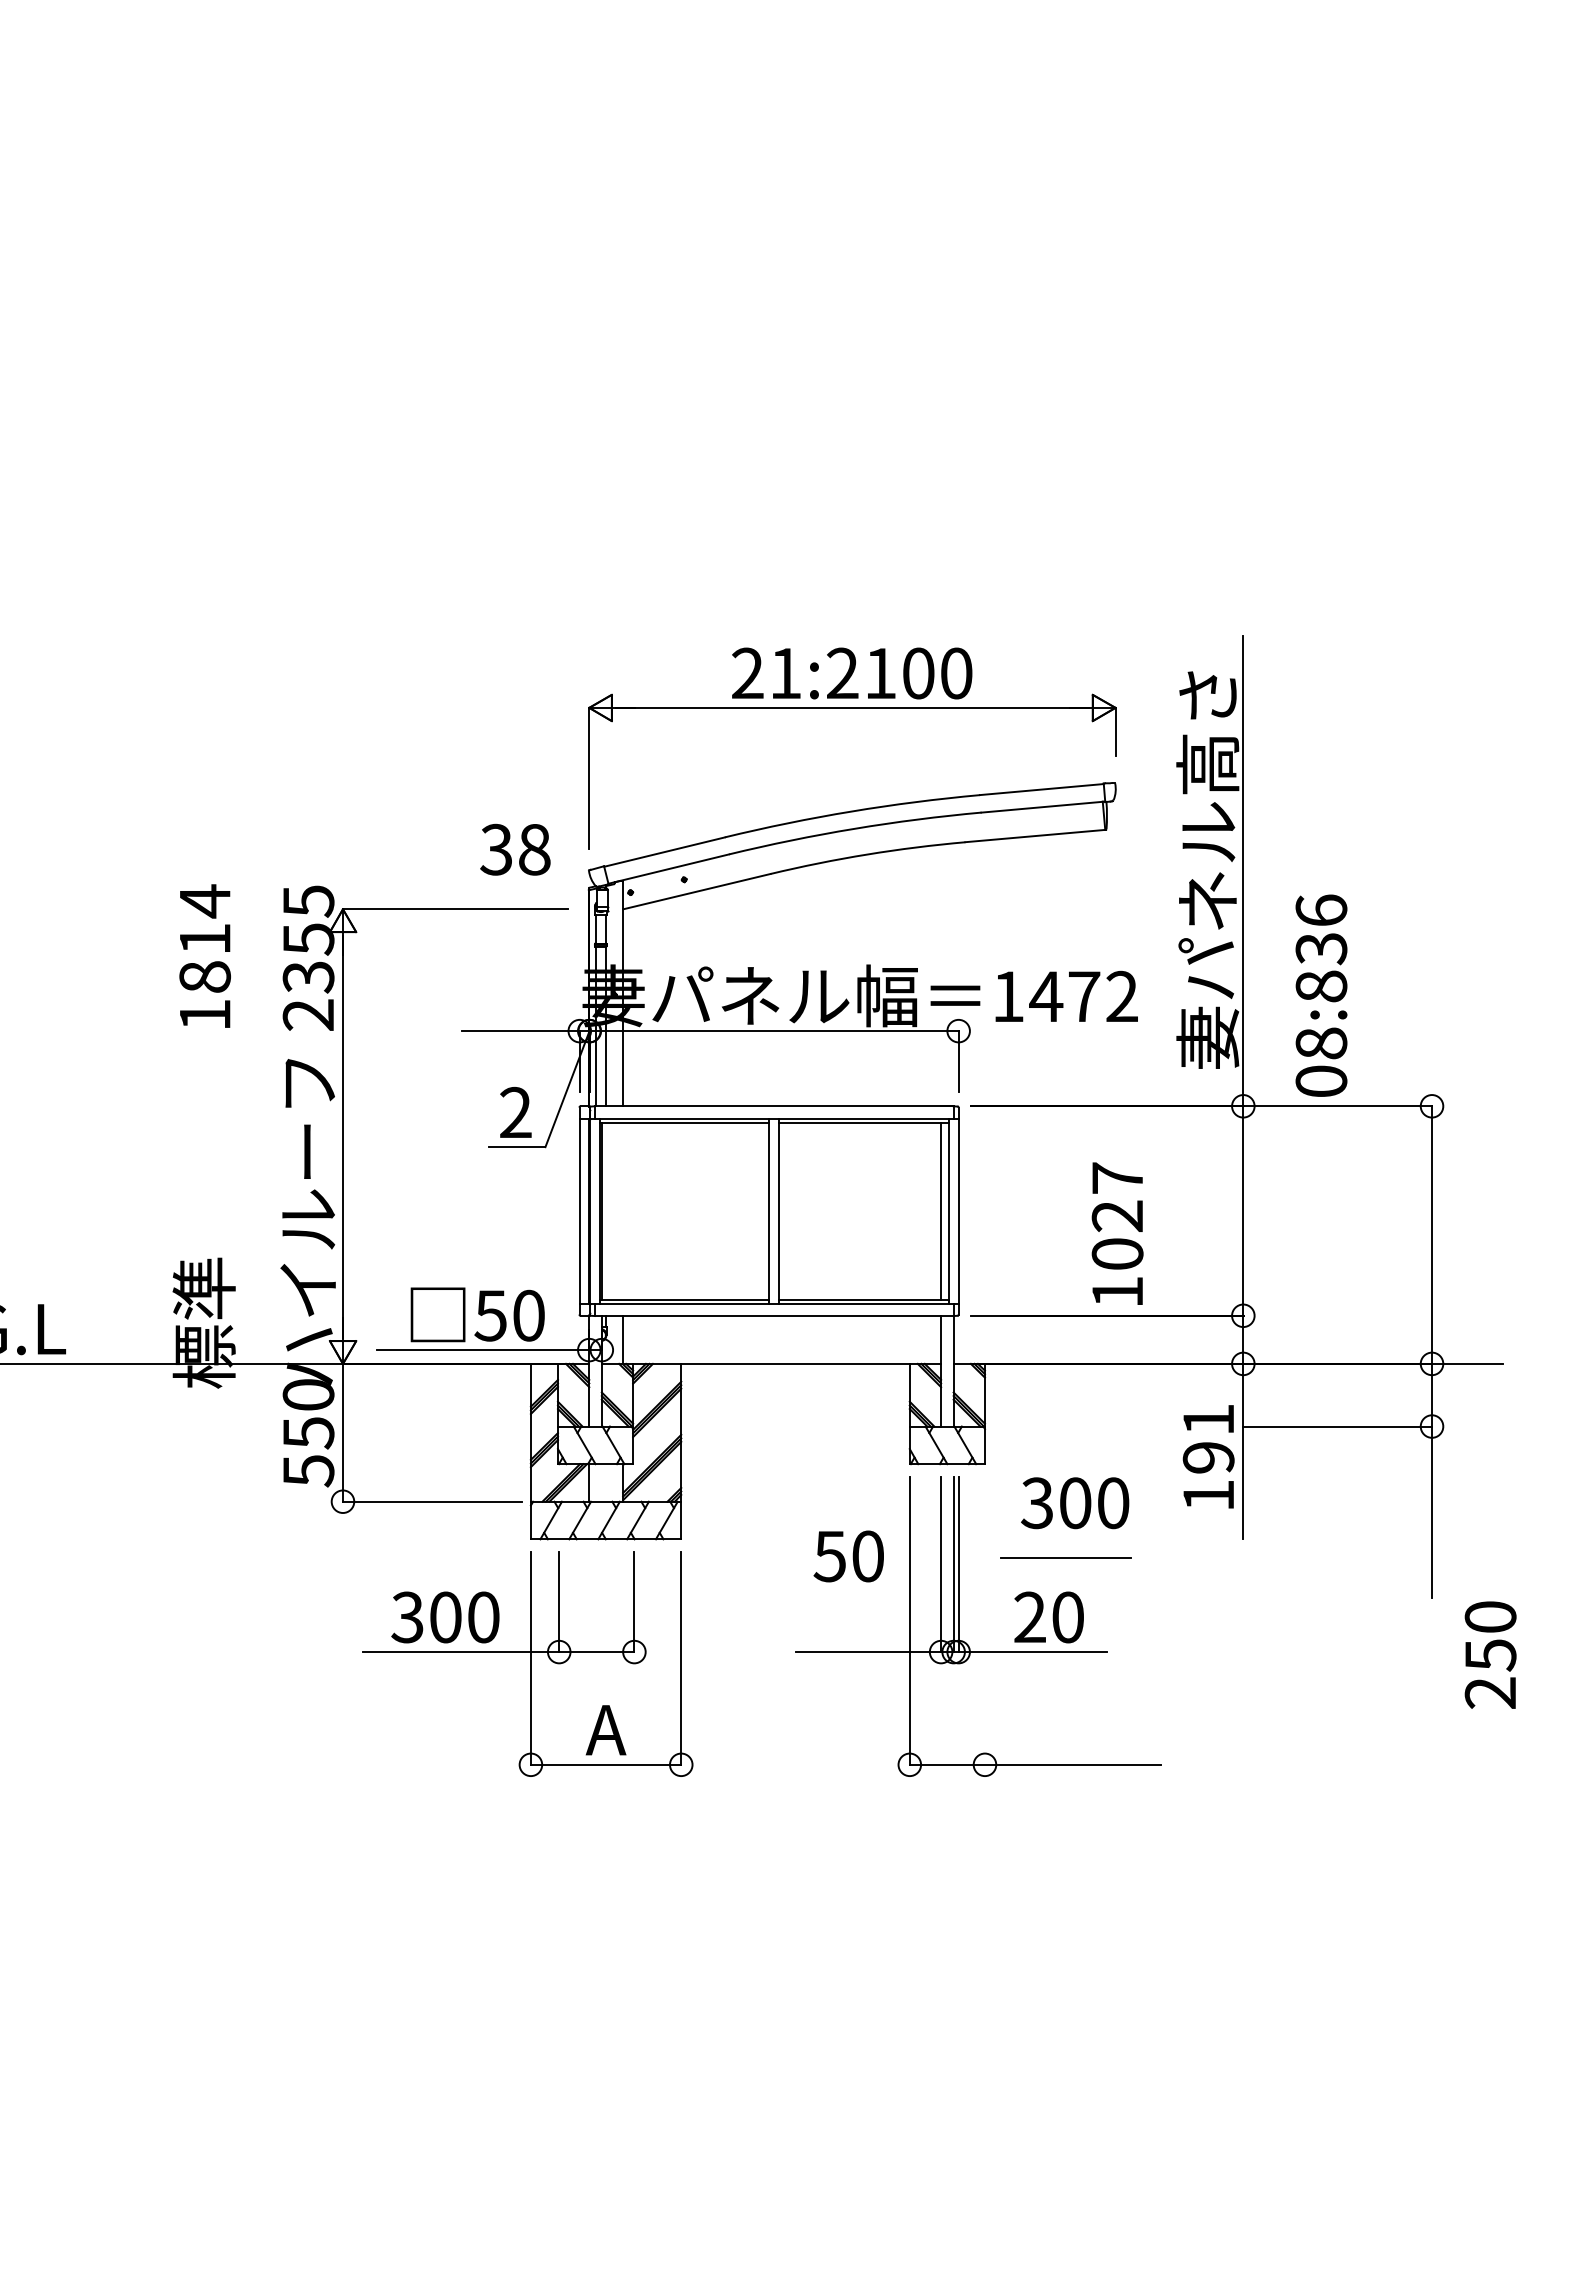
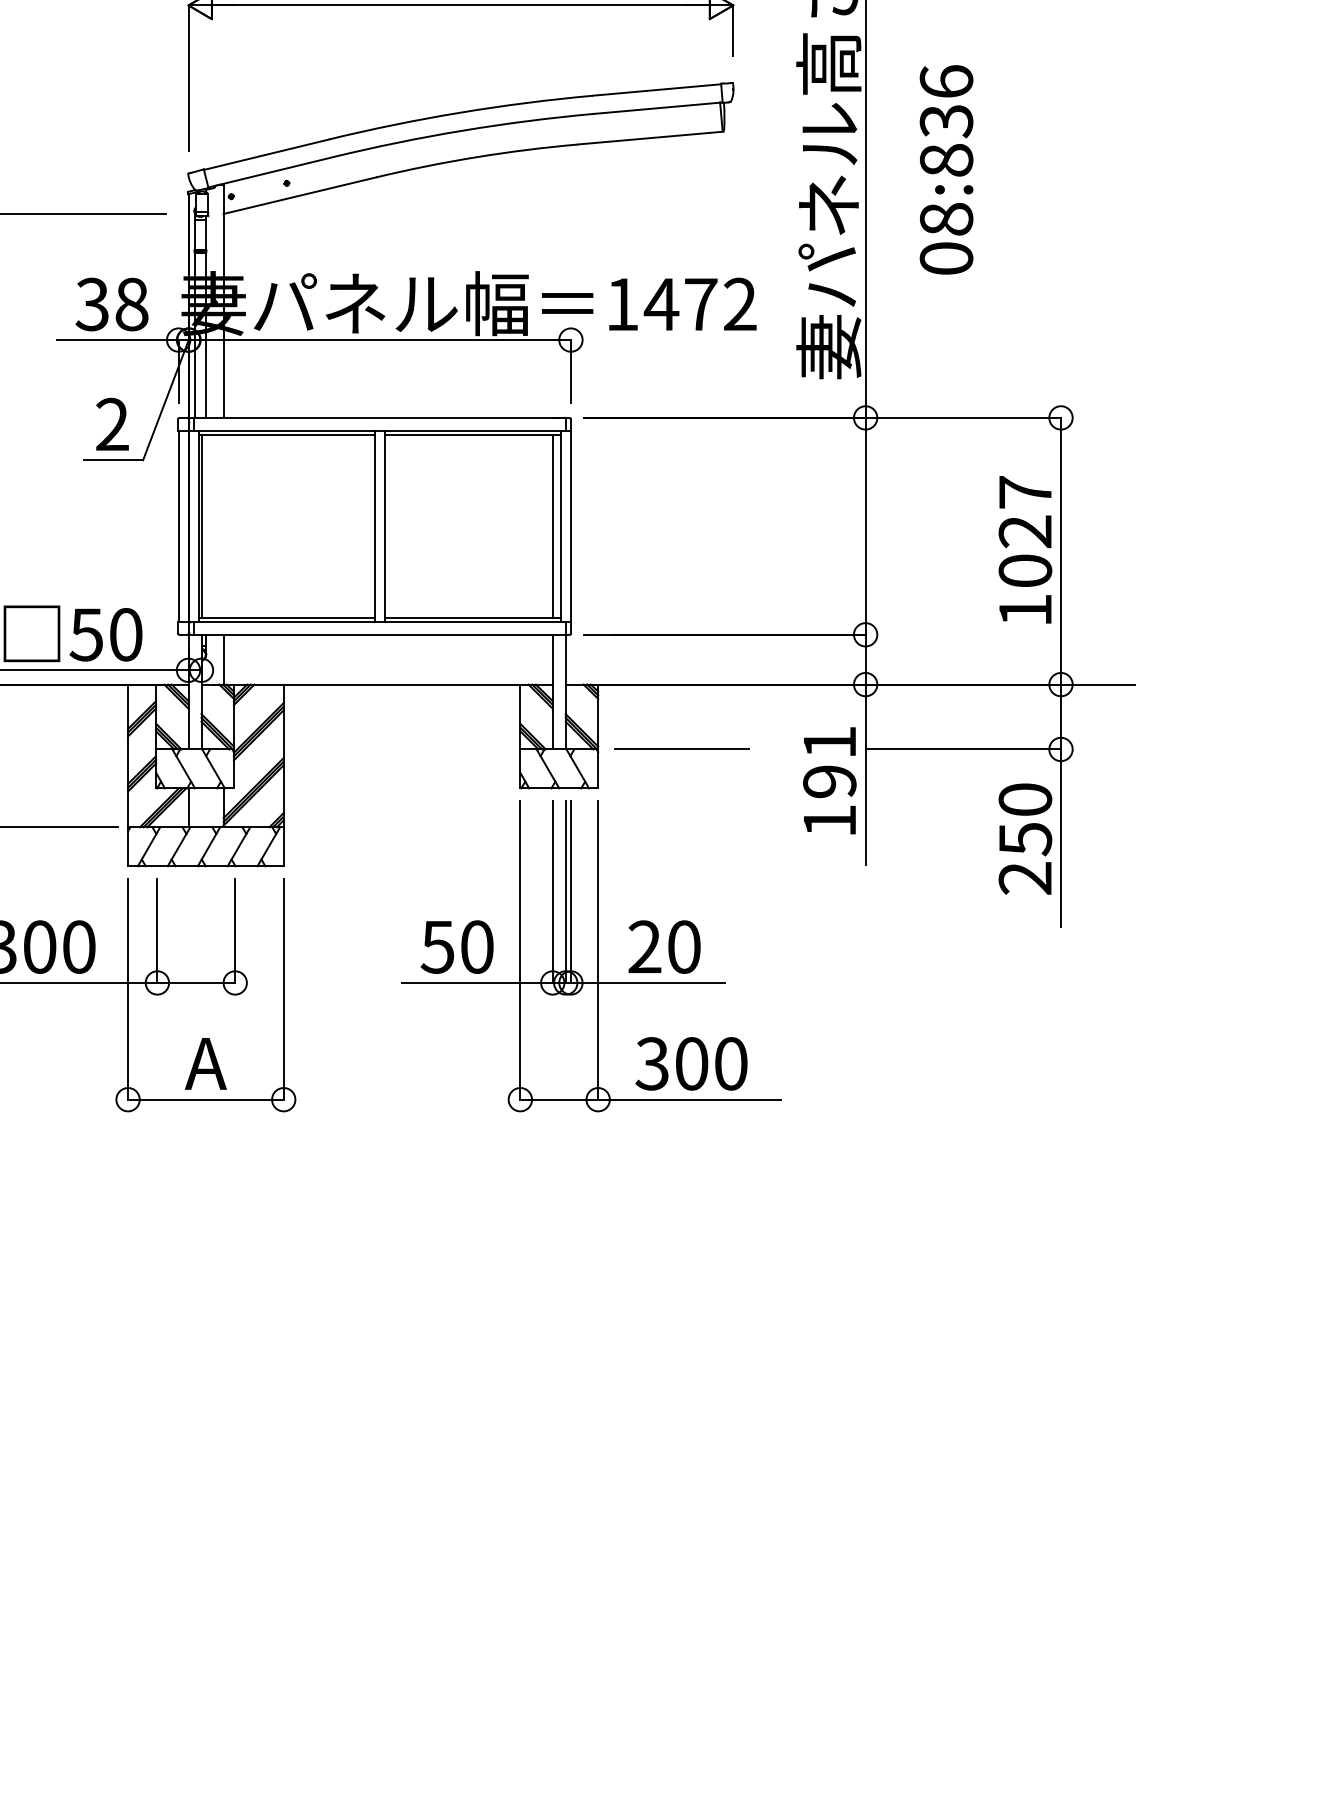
text: (515, 849) -> (112, 304), moved
text: (1321, 995) -> (946, 169), moved
text: (1117, 1233) -> (1025, 549), moved
text: (1075, 1503) -> (691, 1064), moved
text: (848, 1556) -> (456, 947), moved
line: (1065, 1557) -> (681, 749), moved
line: (984, 1620) -> (597, 950), added
text: (1490, 1654) -> (1025, 838), moved

